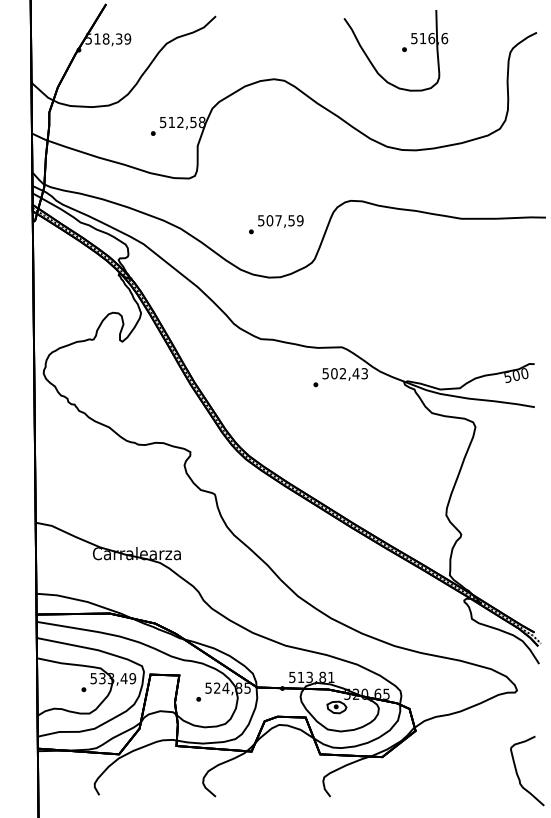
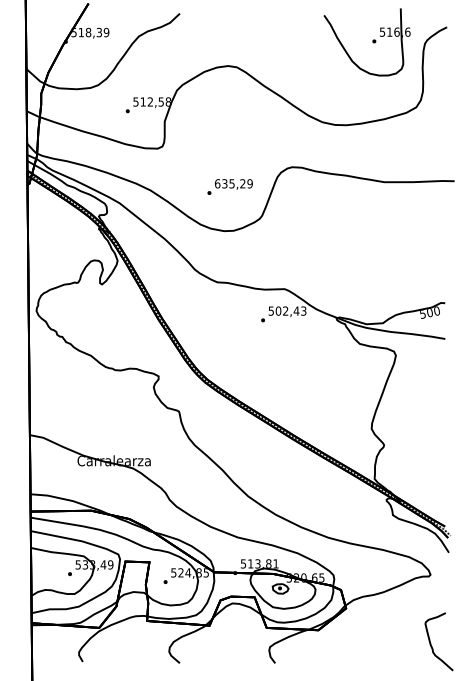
part: (402, 50) -> (372, 42), moved
text: (276, 220) -> (230, 183), 507,59 -> 635,29

